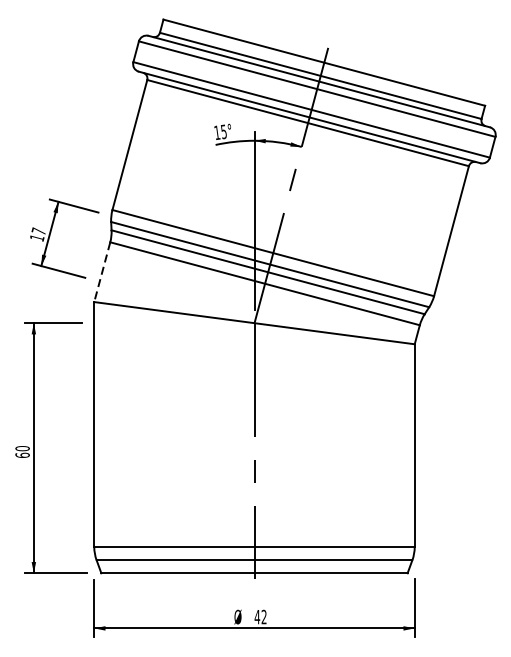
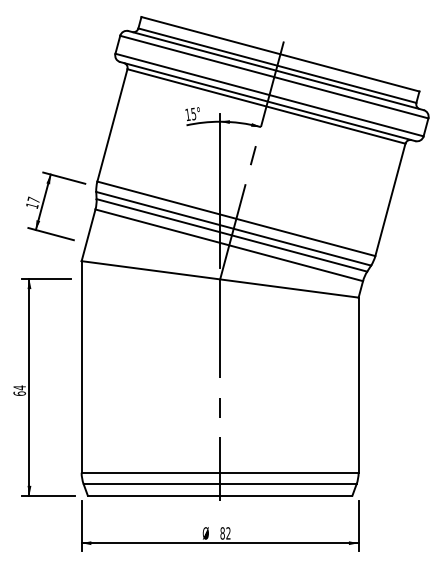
line: (102, 272) -> (88, 235), dashed -> solid
text: (22, 448) -> (19, 387), 60 -> 64
text: (257, 617) -> (222, 533), 42 -> 82

